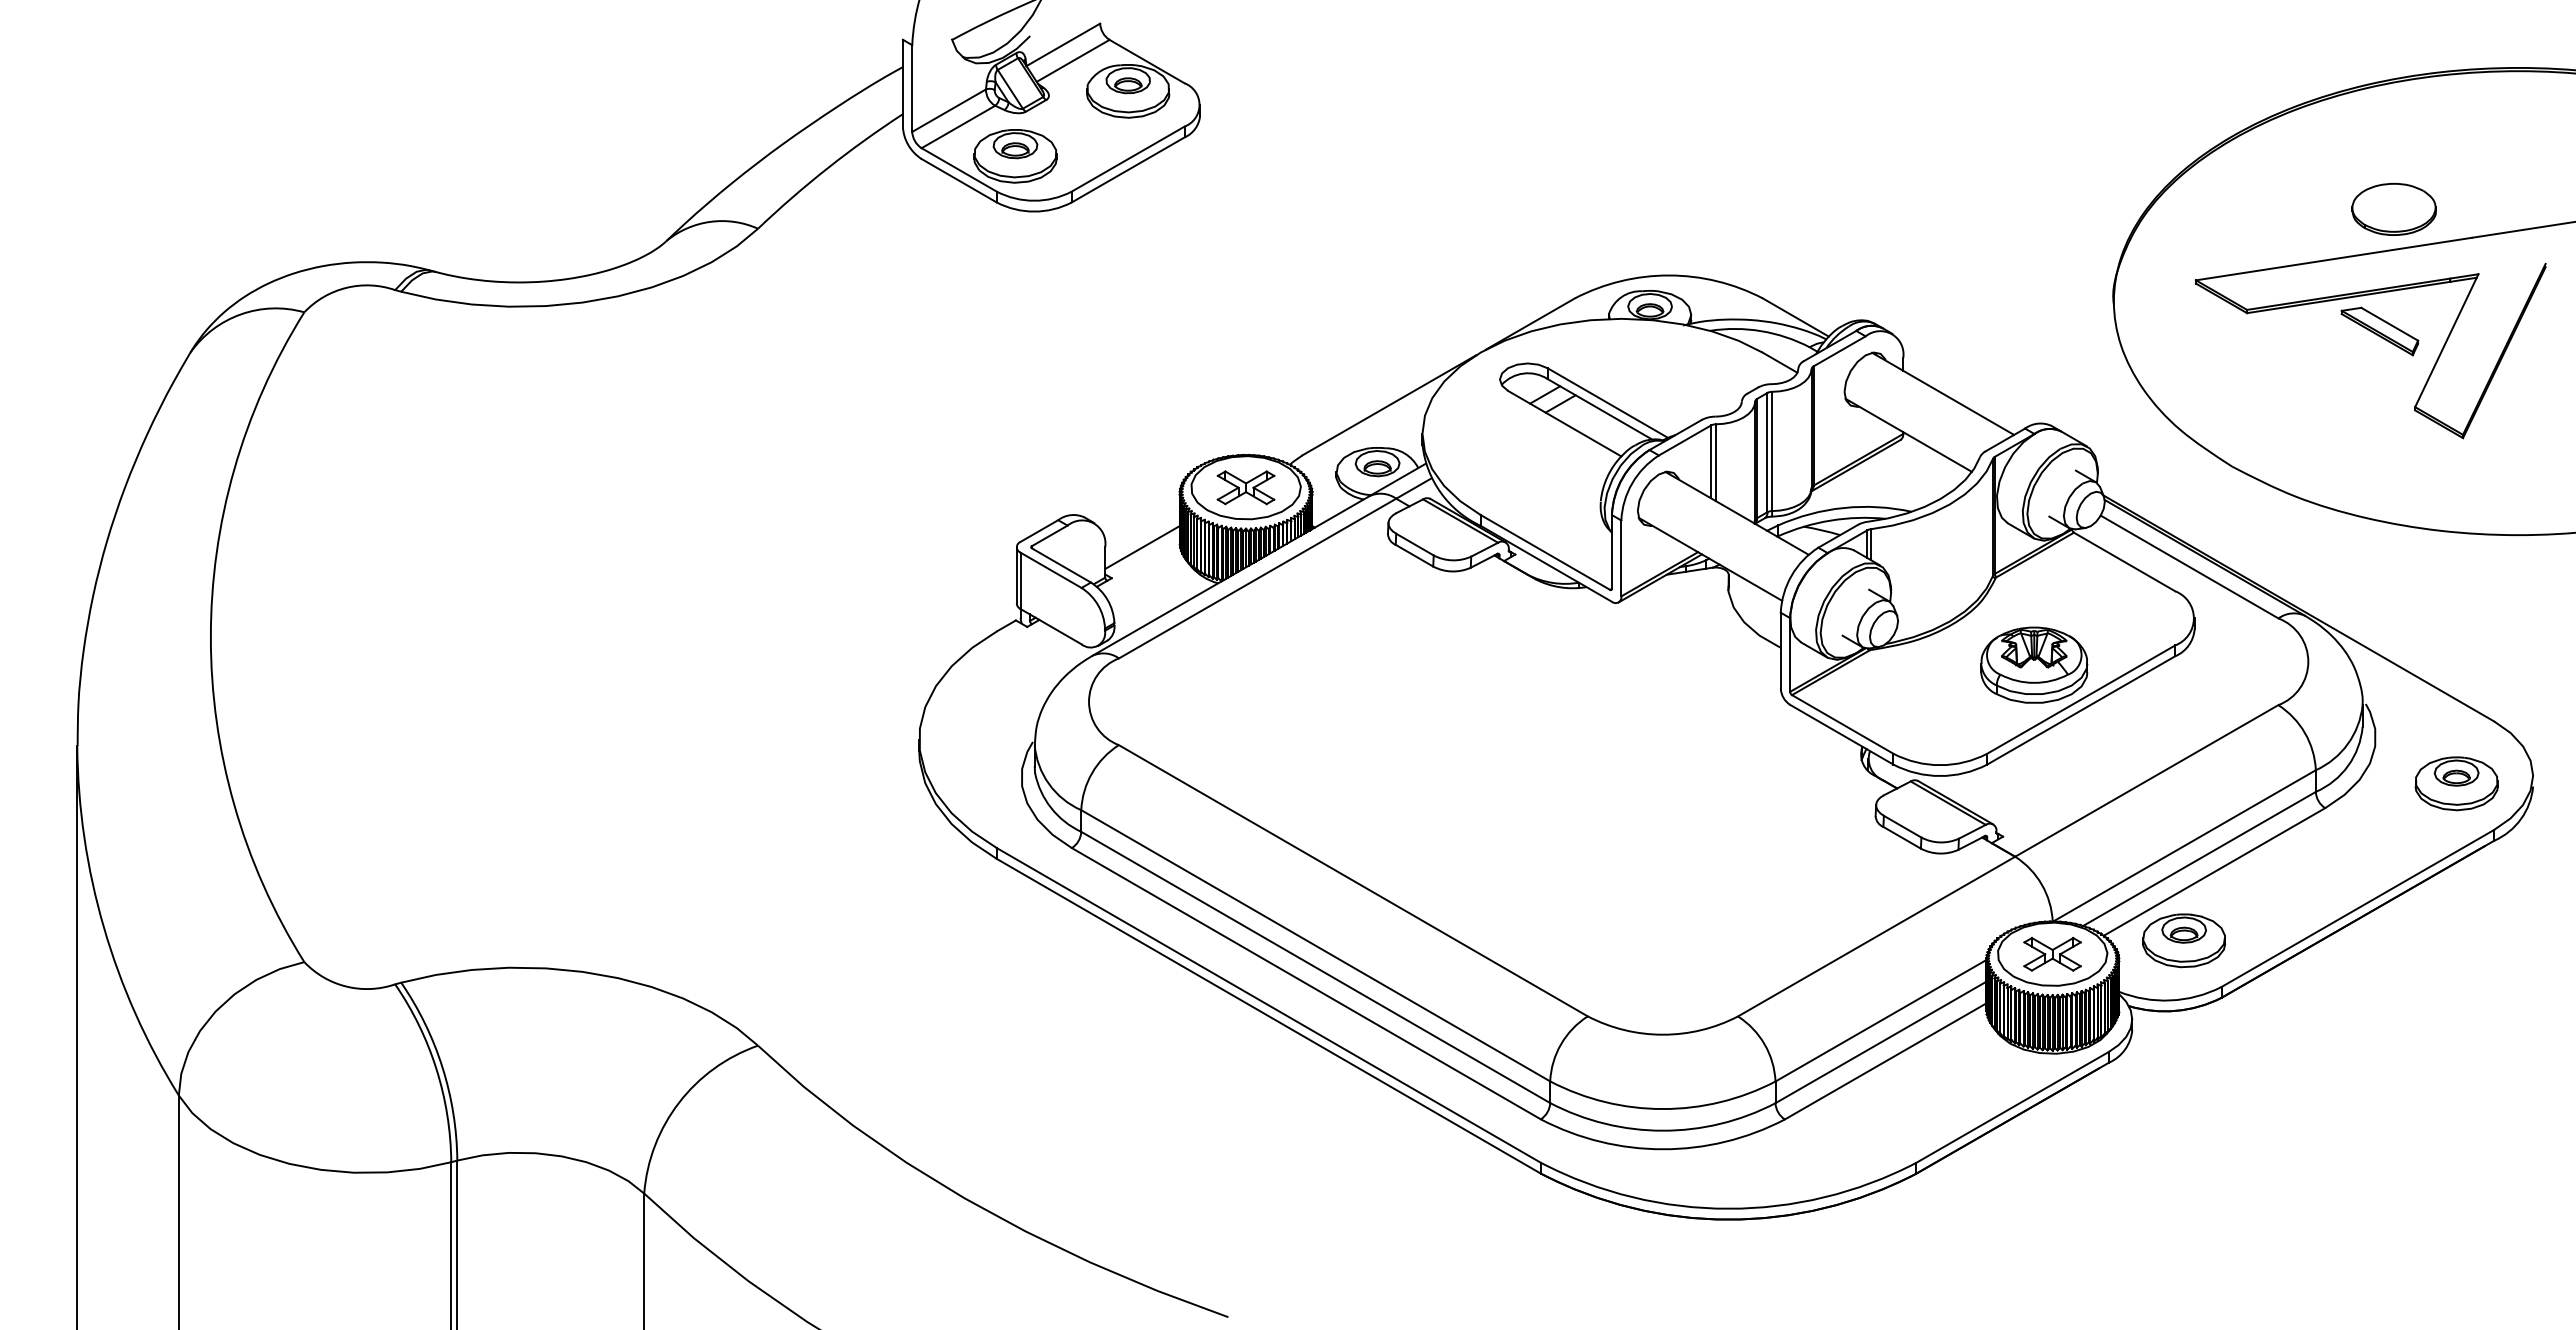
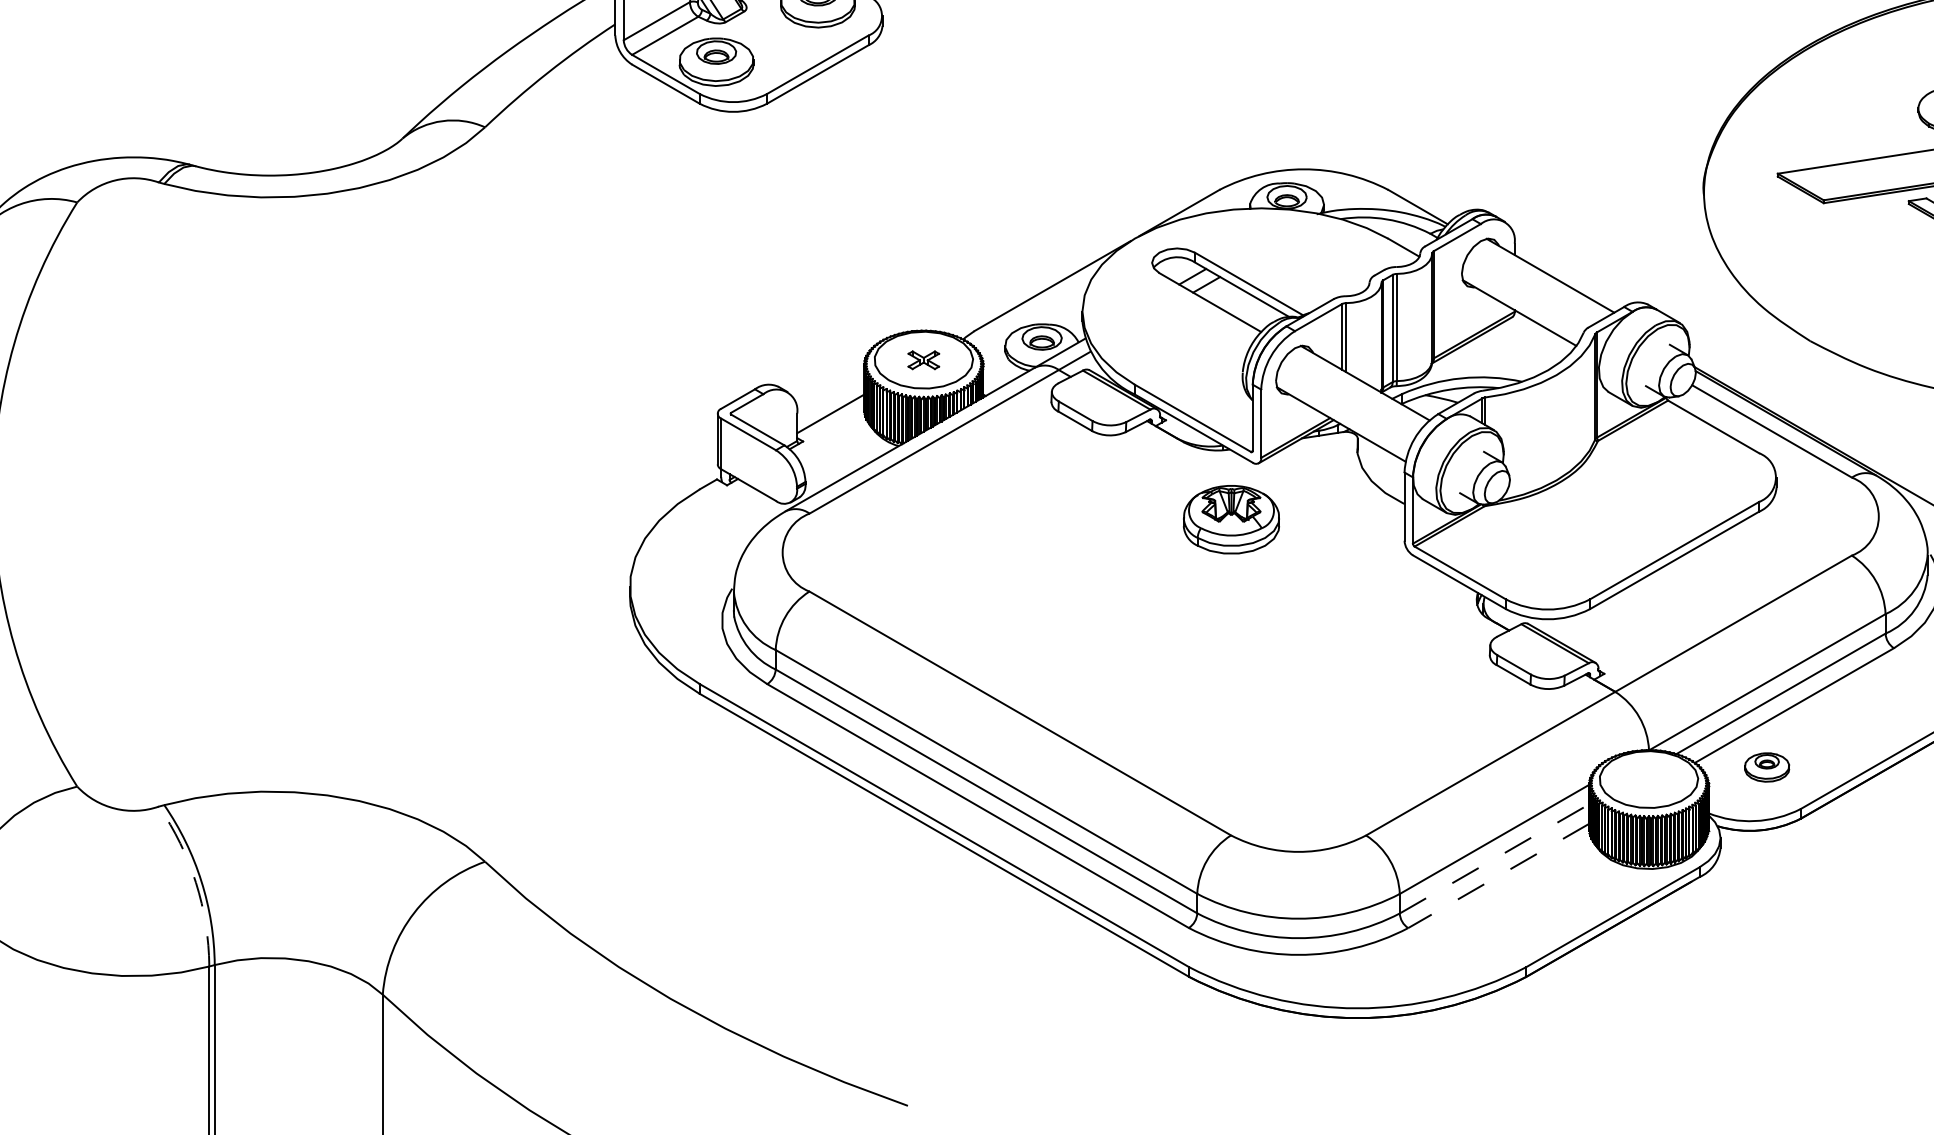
part: (1245, 487) -> (923, 359), size x0.6
part: (2034, 664) -> (1231, 519), moved
part: (2183, 940) -> (1766, 767), size x0.6
part: (2052, 954) -> (1648, 779), removed
line: (1880, 1042) -> (1494, 858), solid -> dashed
line: (1885, 1061) -> (1498, 875), solid -> dashed
arc: (436, 1069) -> (196, 883), solid -> dashed

